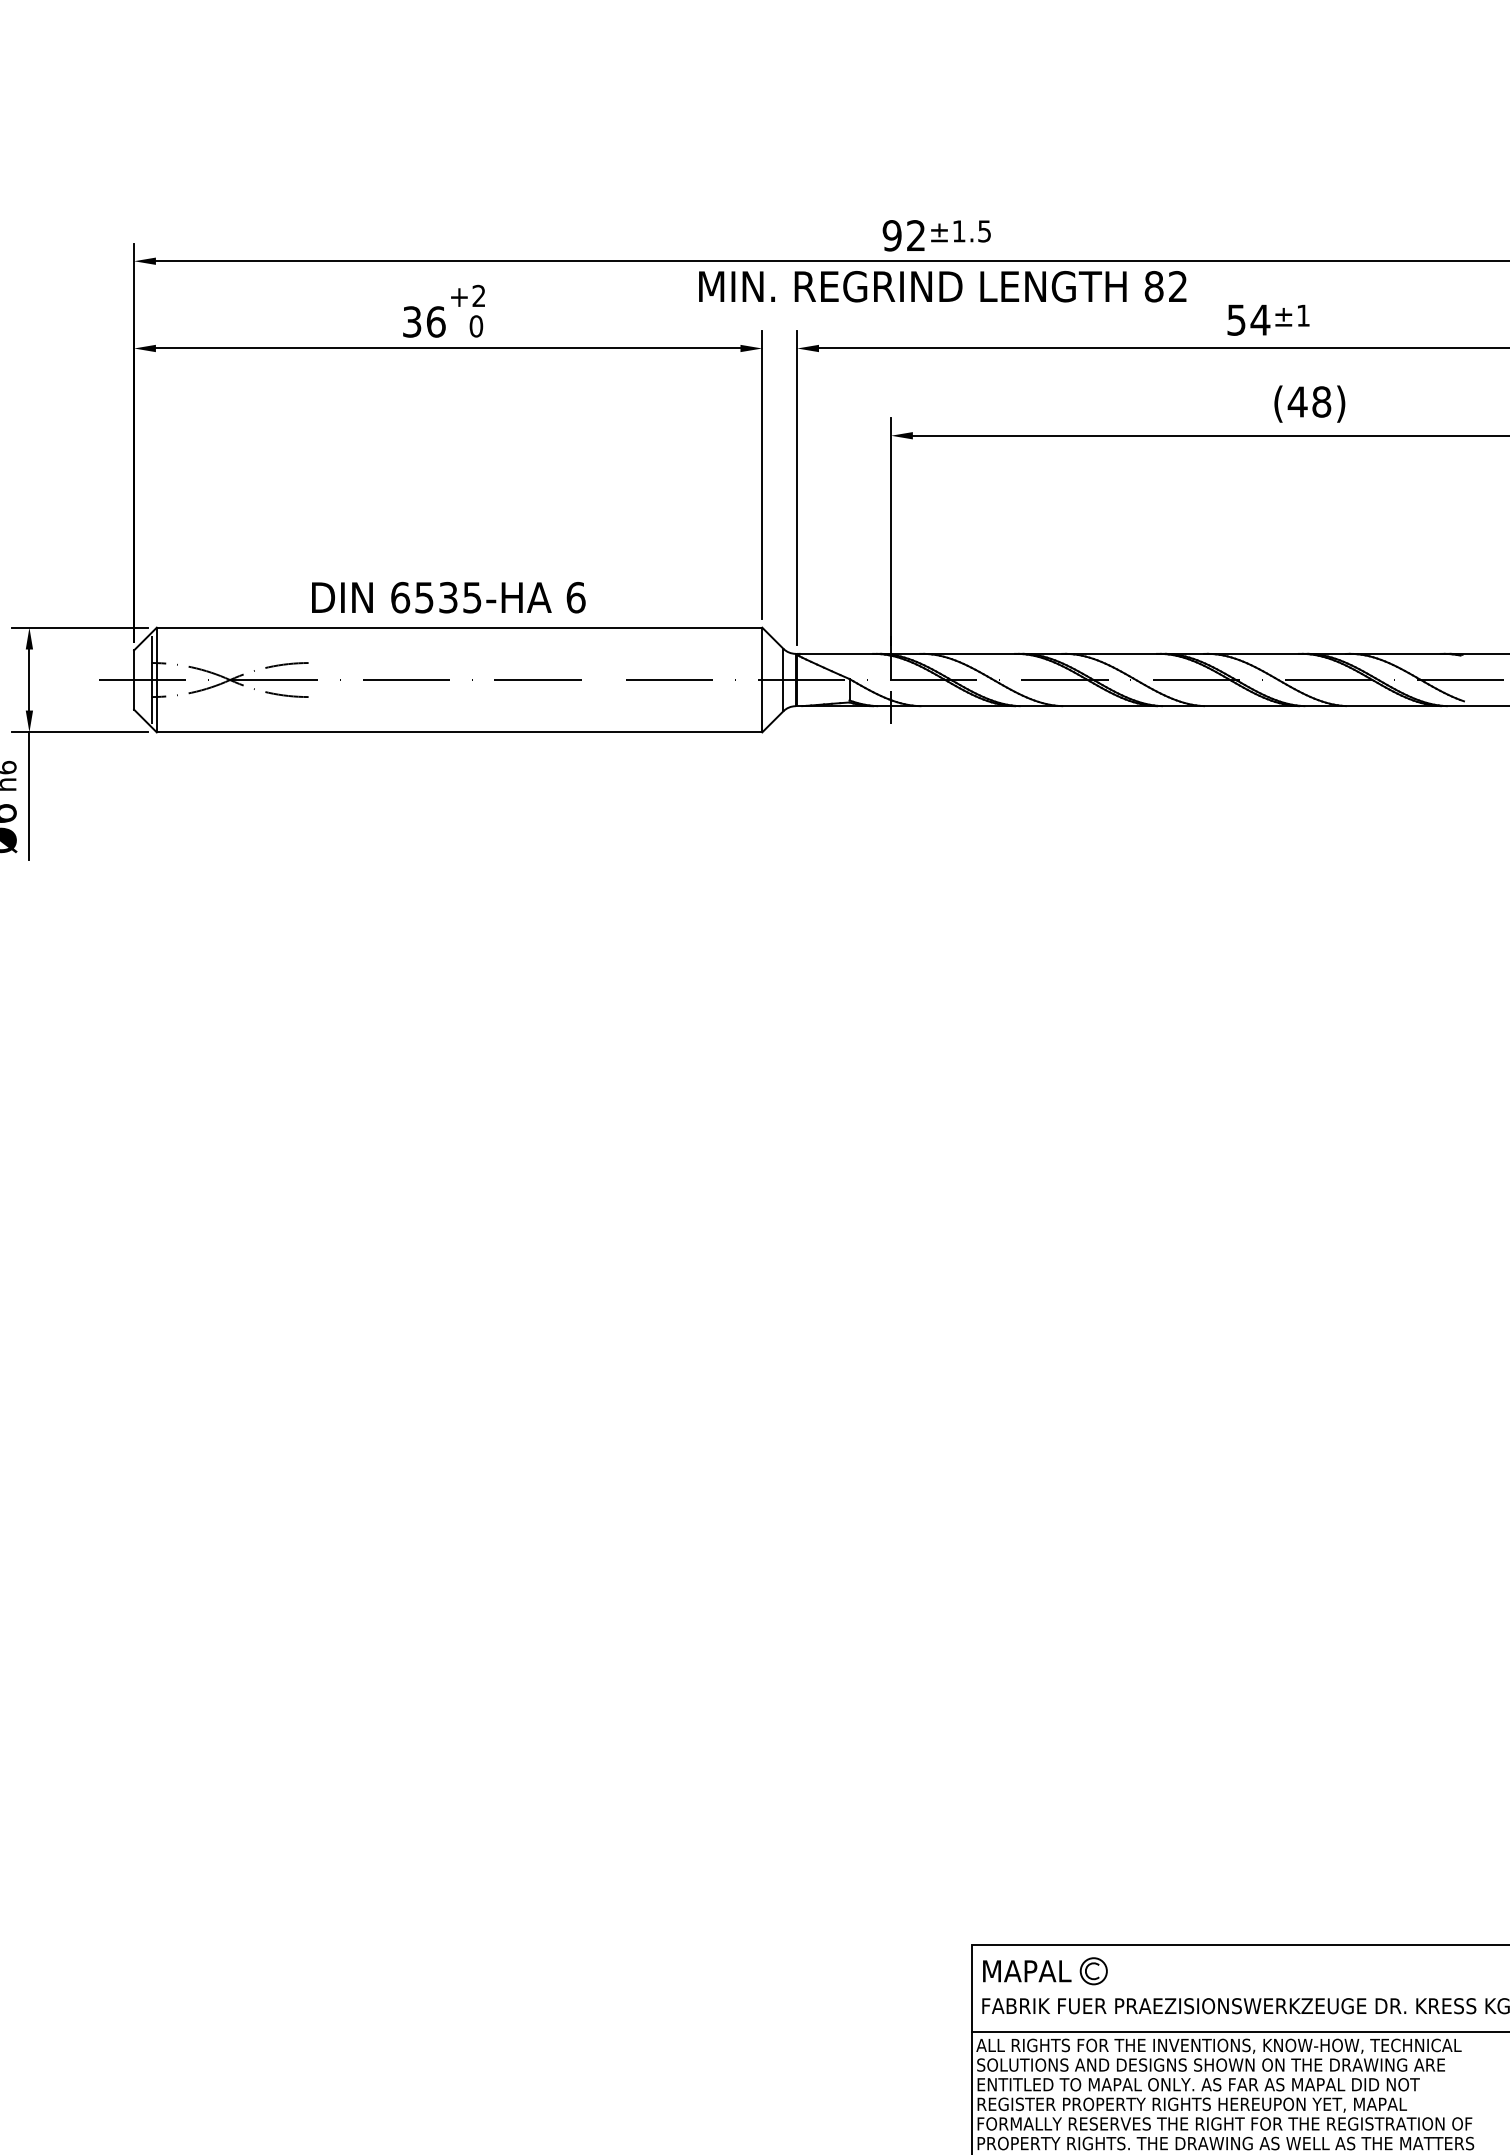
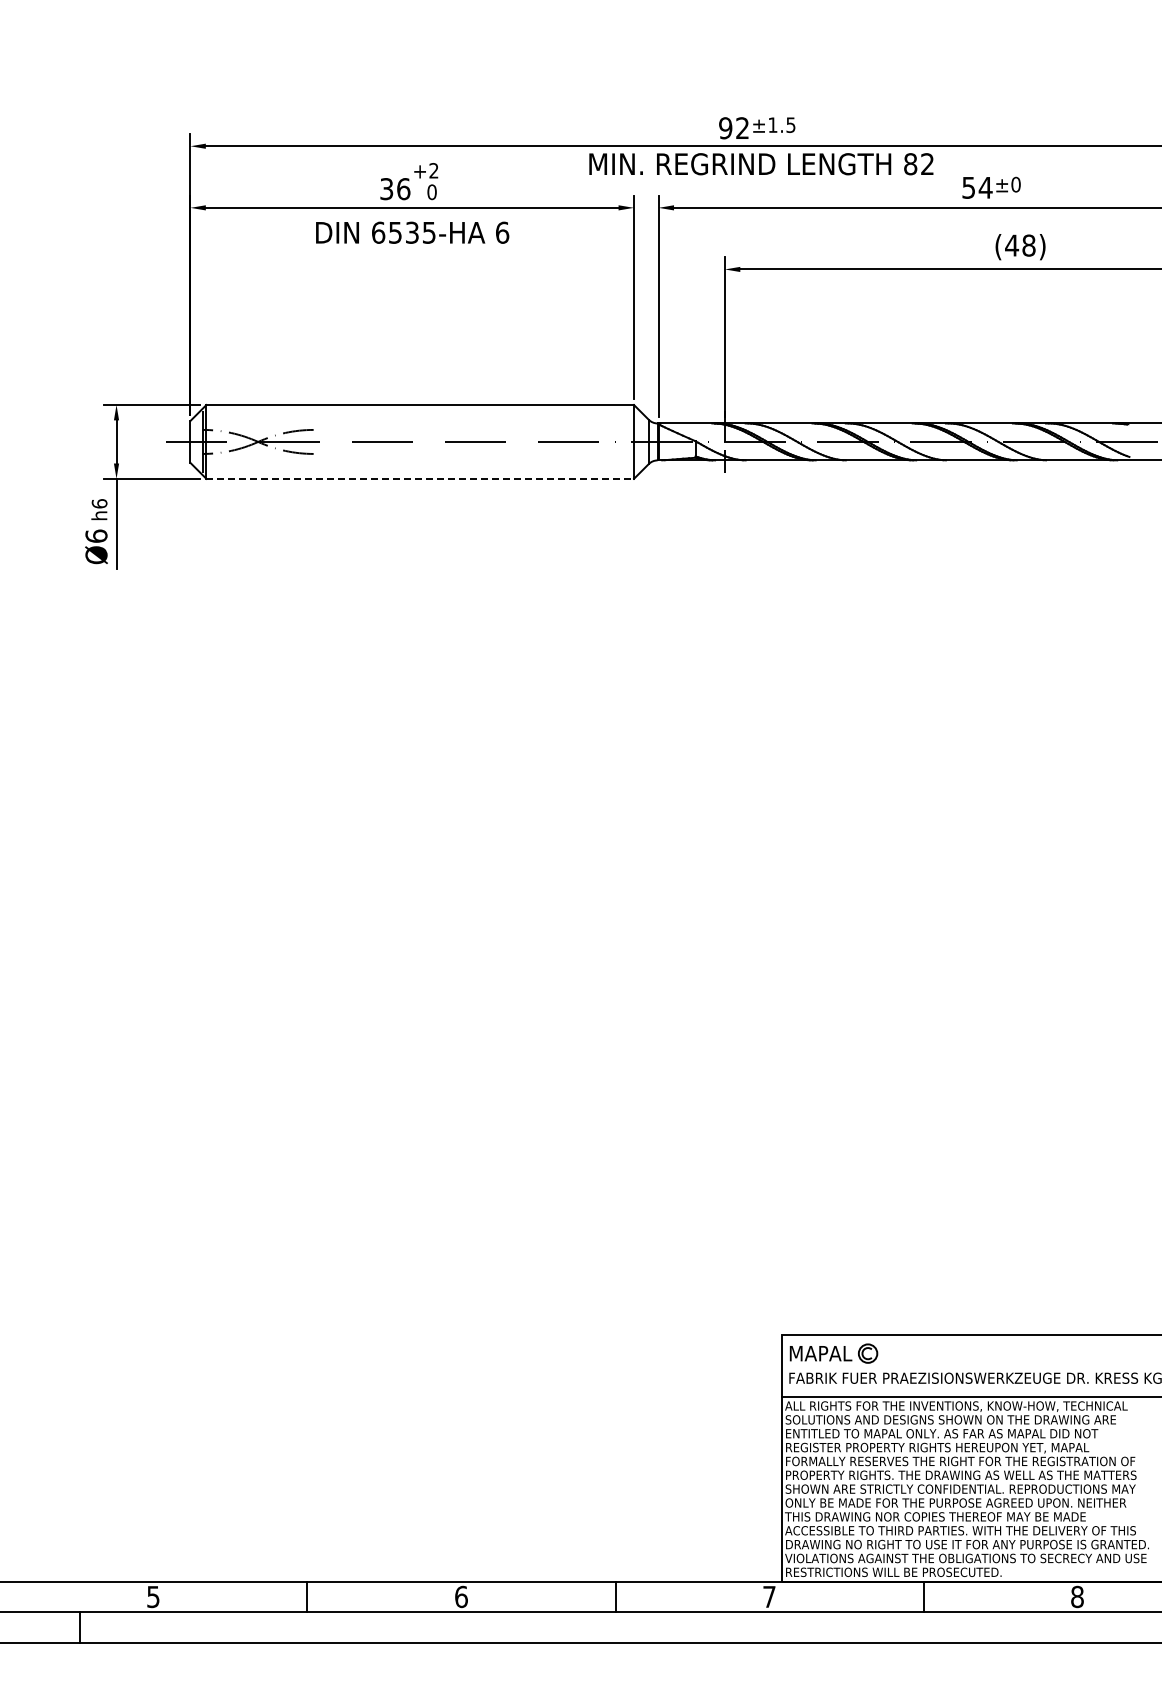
text: (1302, 315) -> (1015, 184), ±1 -> ±0
text: (448, 597) -> (412, 232), moved
line: (459, 731) -> (420, 478), solid -> dashed

